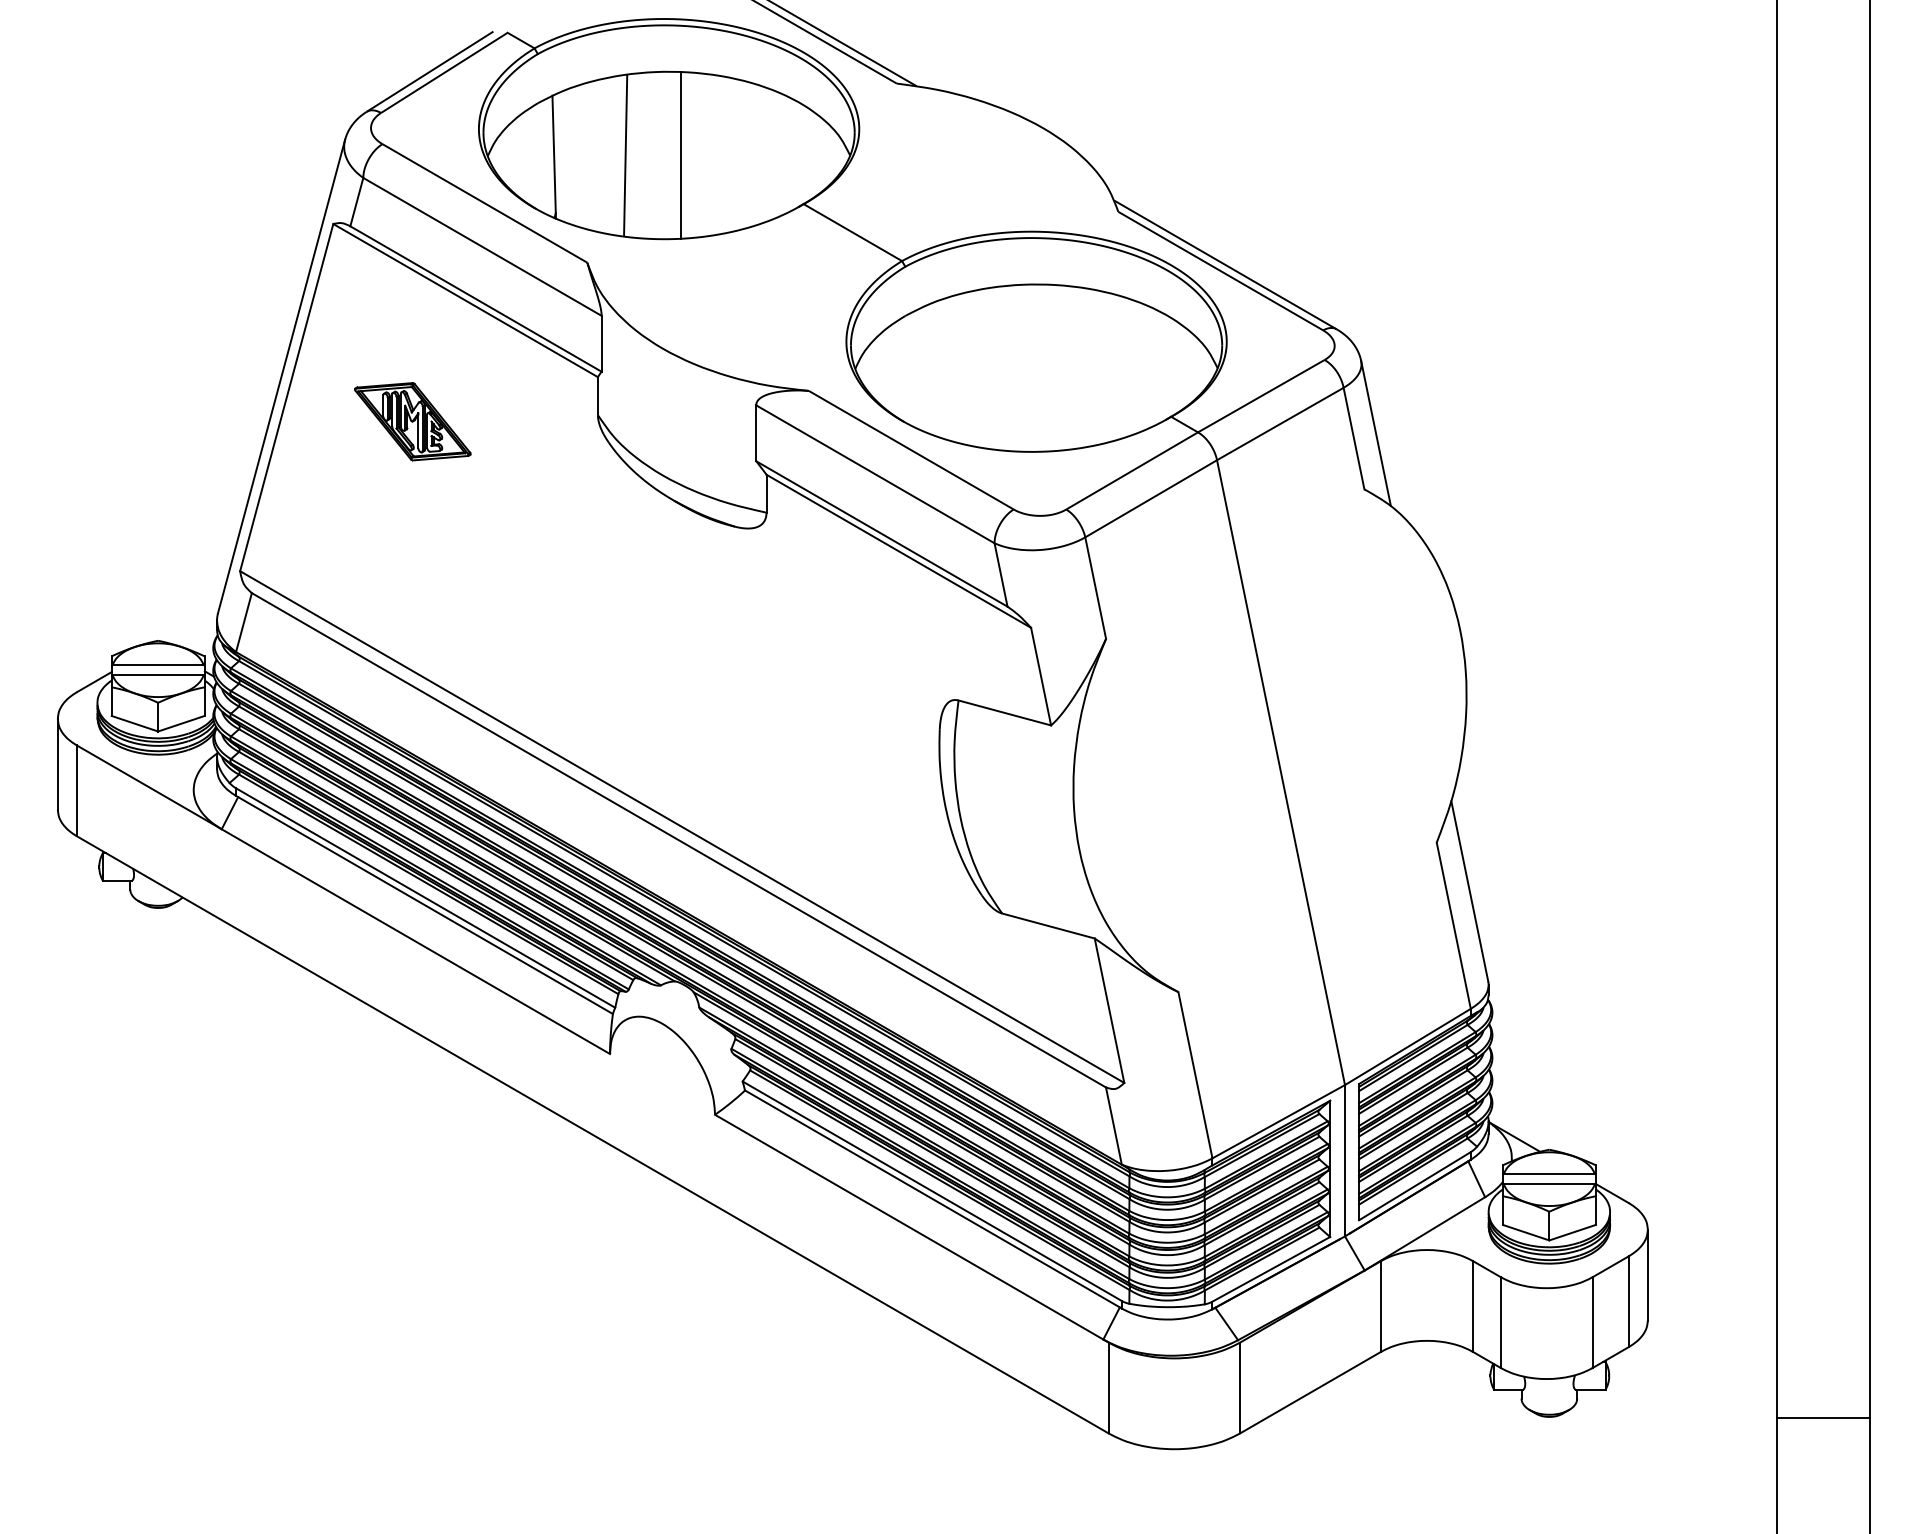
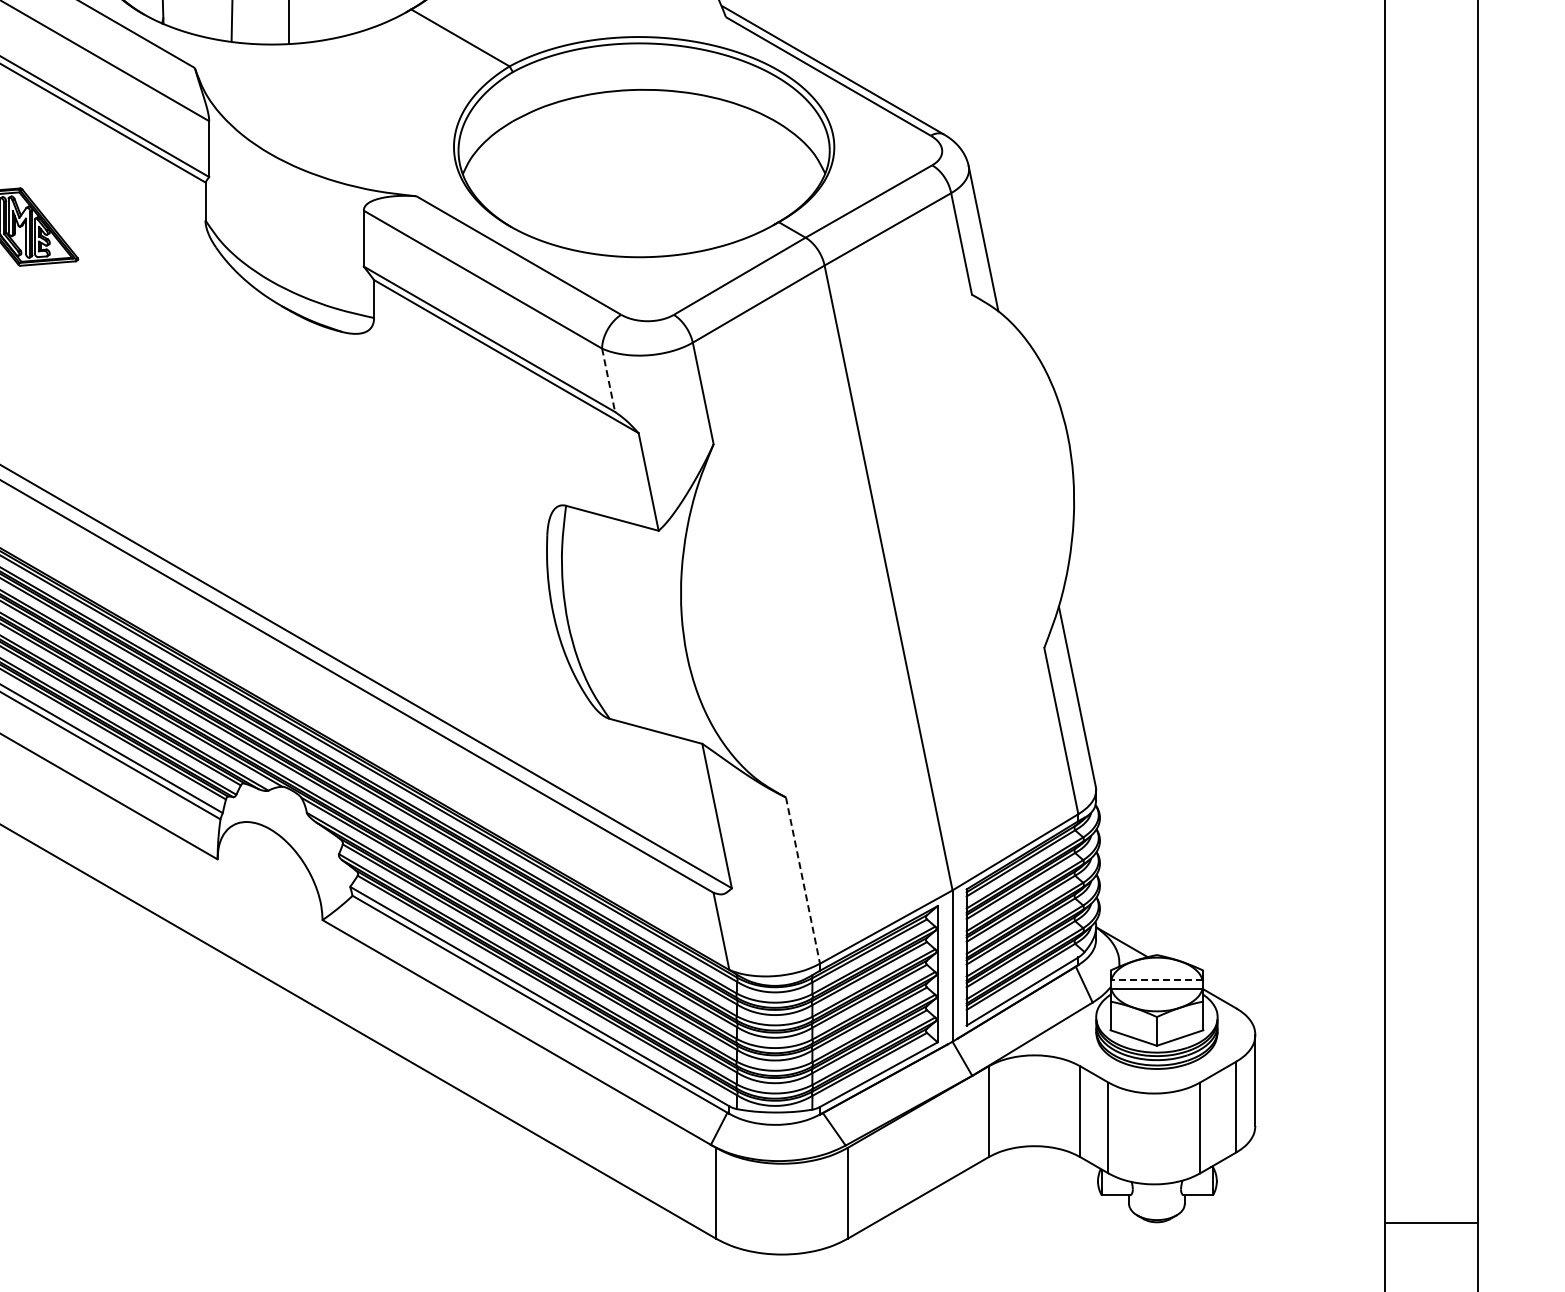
line: (1001, 575) -> (609, 380), solid -> dashed
line: (1195, 1075) -> (803, 880), solid -> dashed
line: (1549, 1174) -> (1157, 979), solid -> dashed

